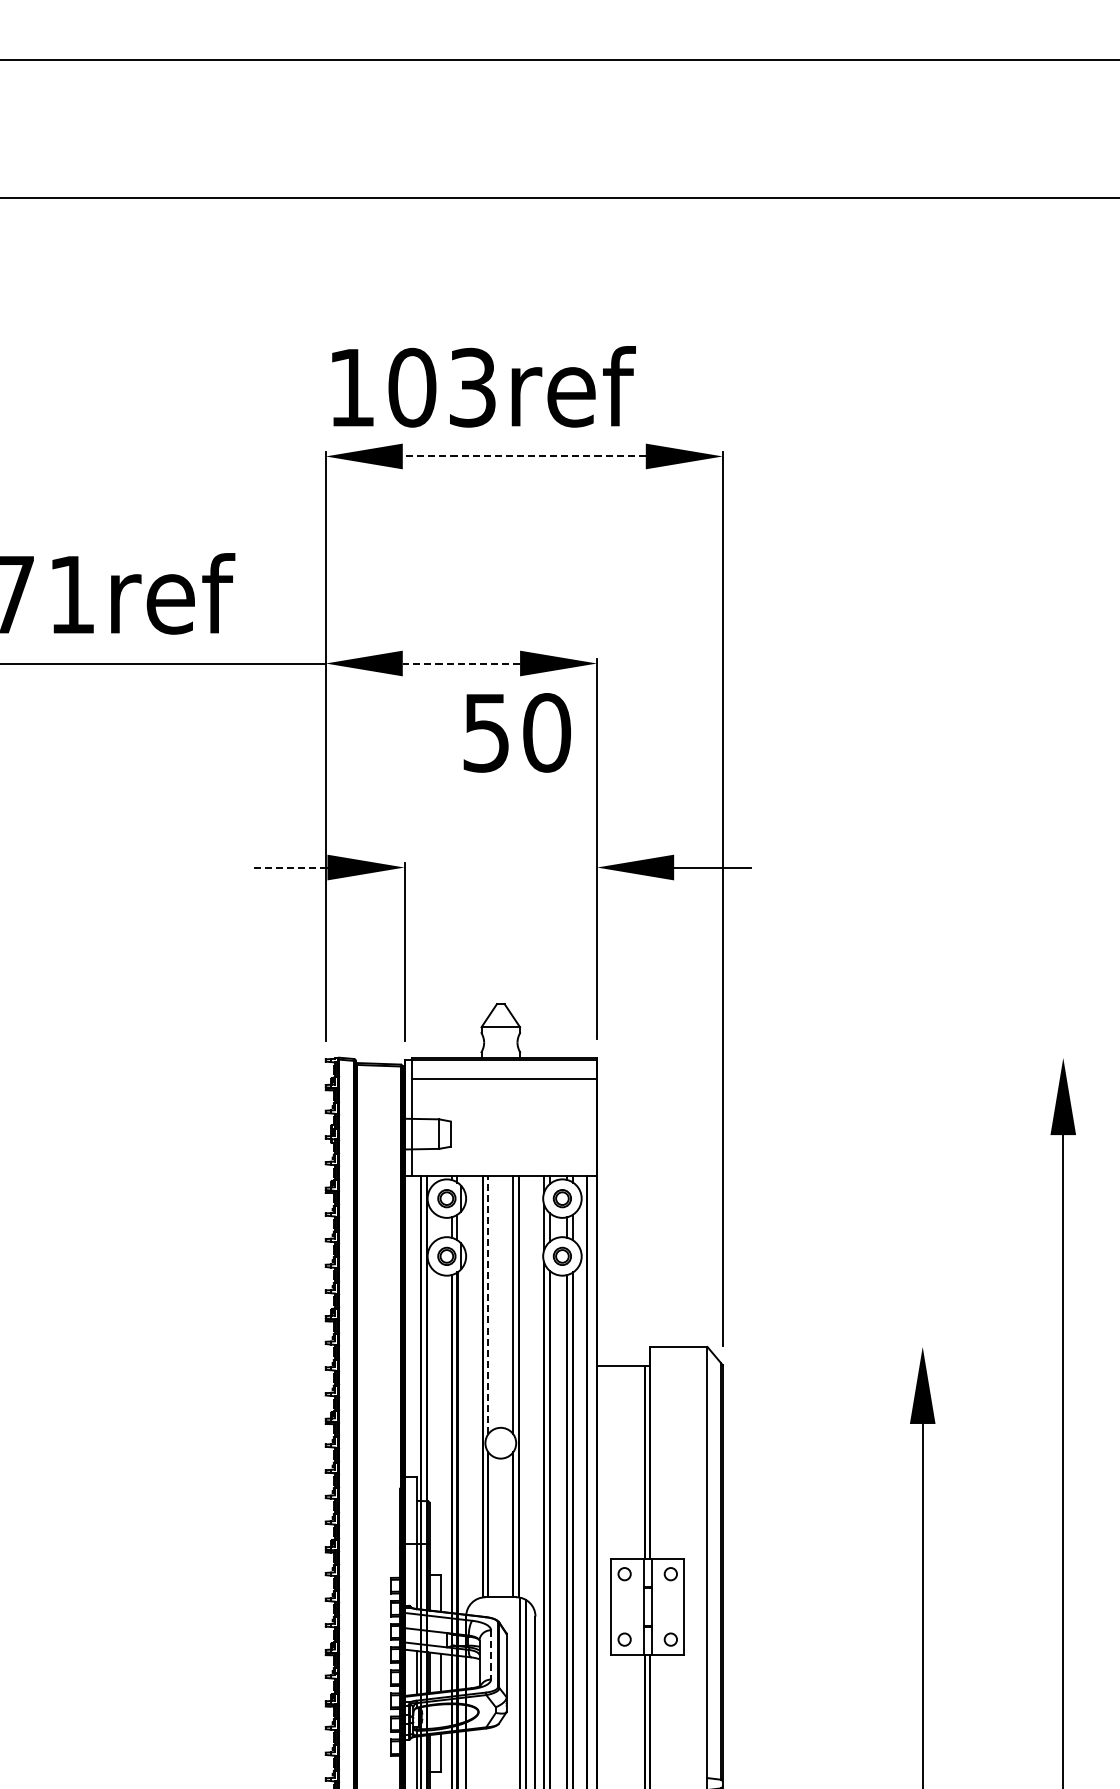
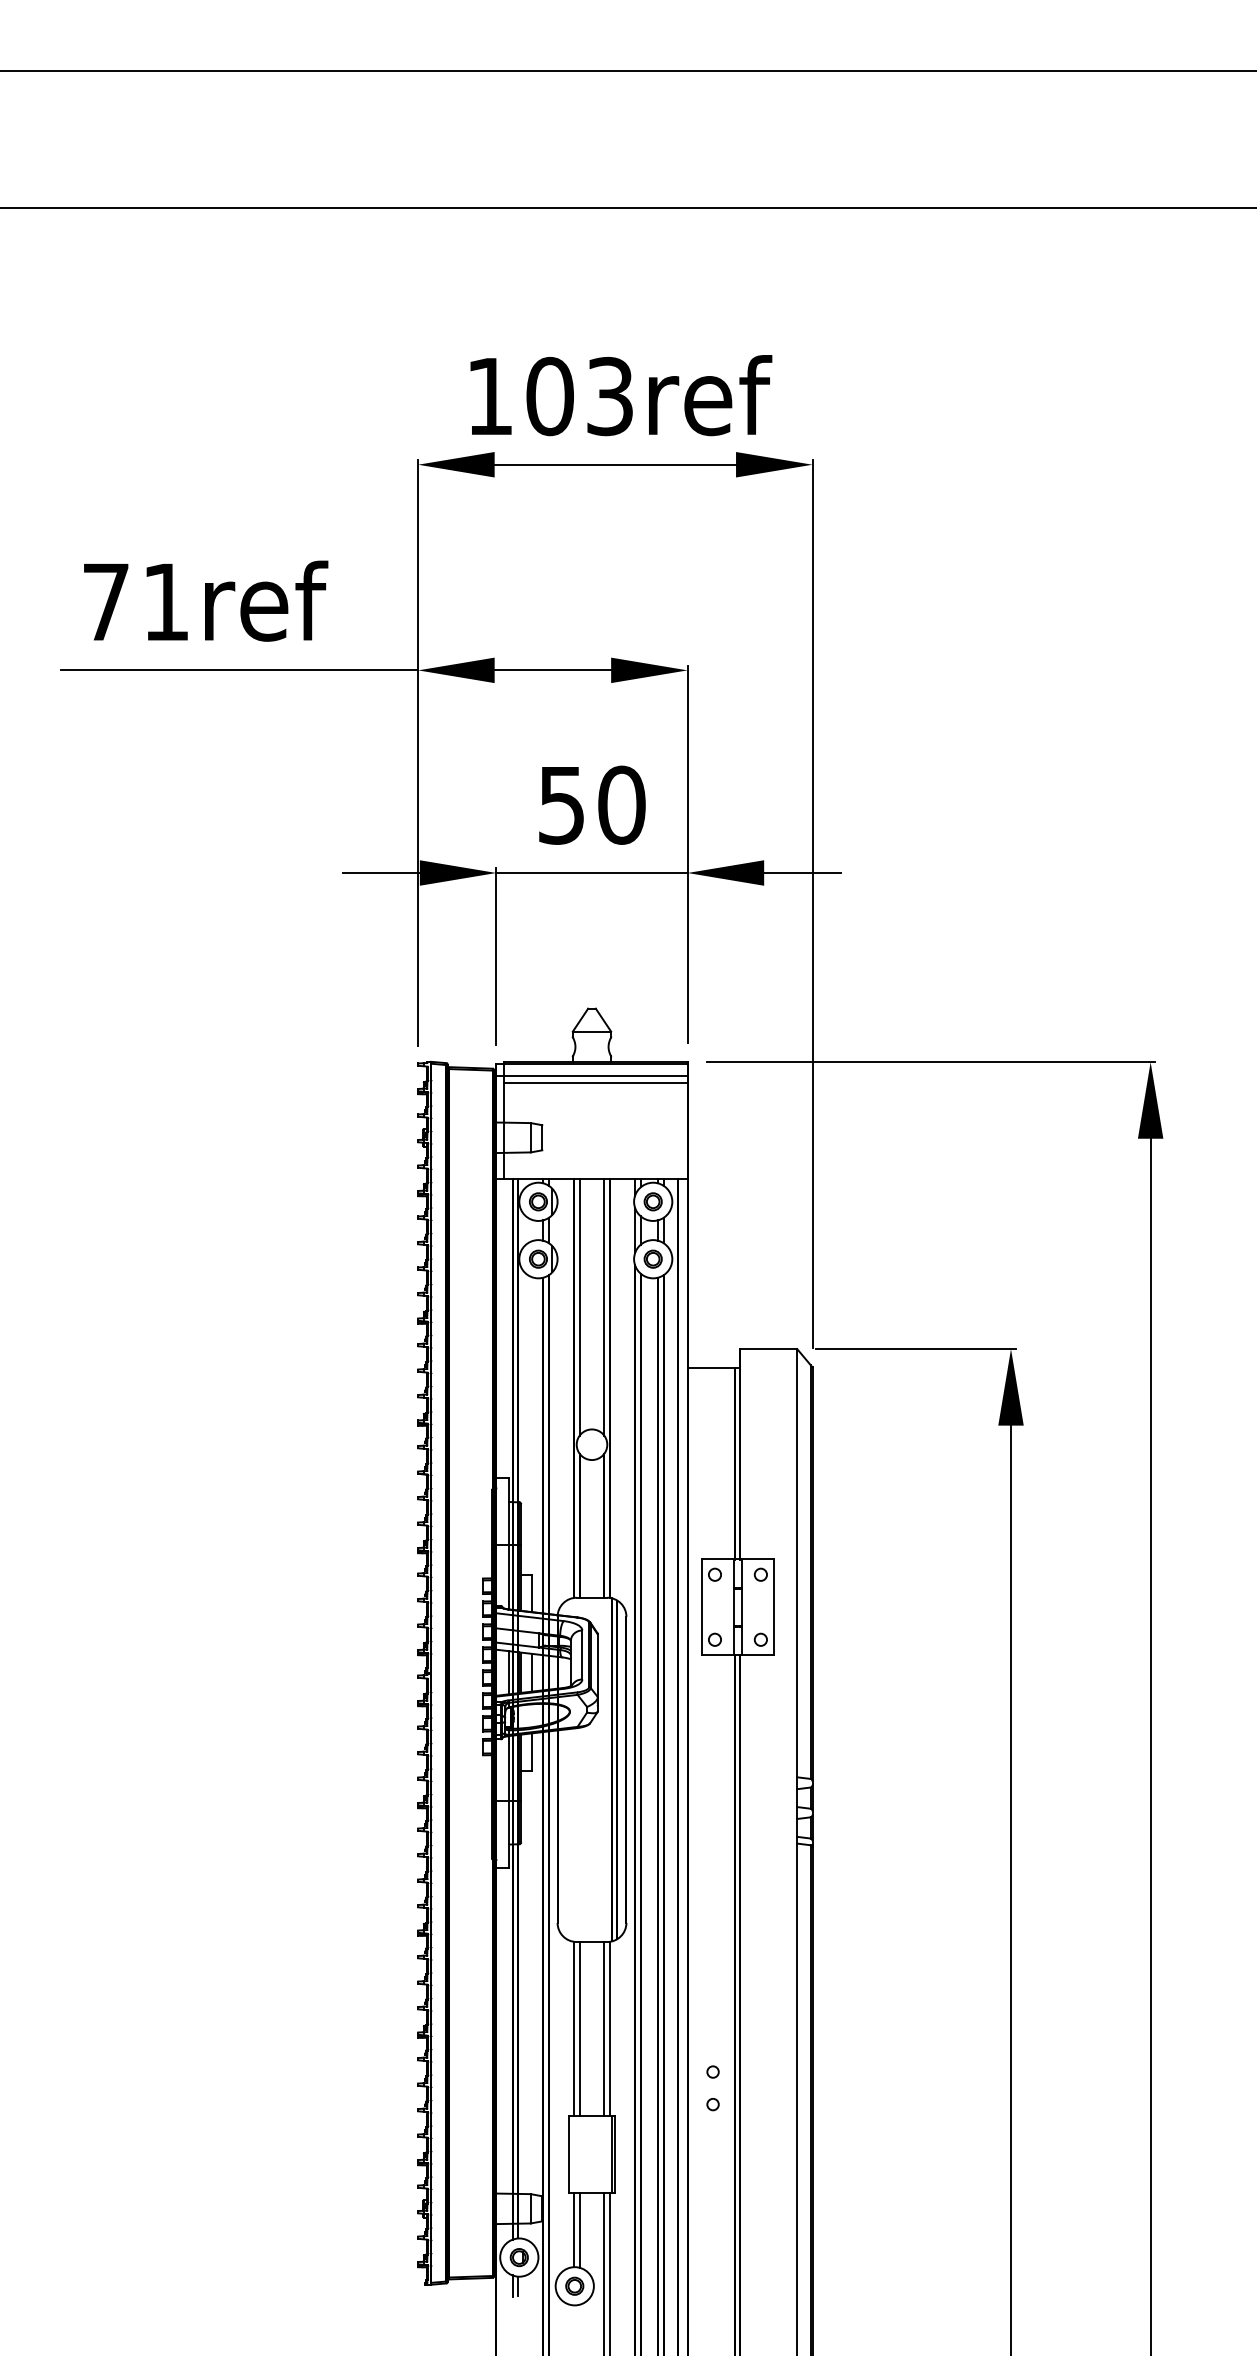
text: (484, 386) -> (621, 395), moved
line: (524, 456) -> (615, 464), dashed -> solid
line: (461, 663) -> (552, 670), dashed -> solid
text: (517, 732) -> (592, 804), moved
line: (288, 868) -> (381, 873), dashed -> solid
line: (500, 868) -> (591, 873), added
line: (841, 1058) -> (930, 1062), added
line: (500, 1071) -> (591, 1075), added
line: (488, 1304) -> (579, 1306), dashed -> solid
line: (826, 1347) -> (915, 1349), added
line: (491, 1655) -> (582, 1655), dashed -> solid

